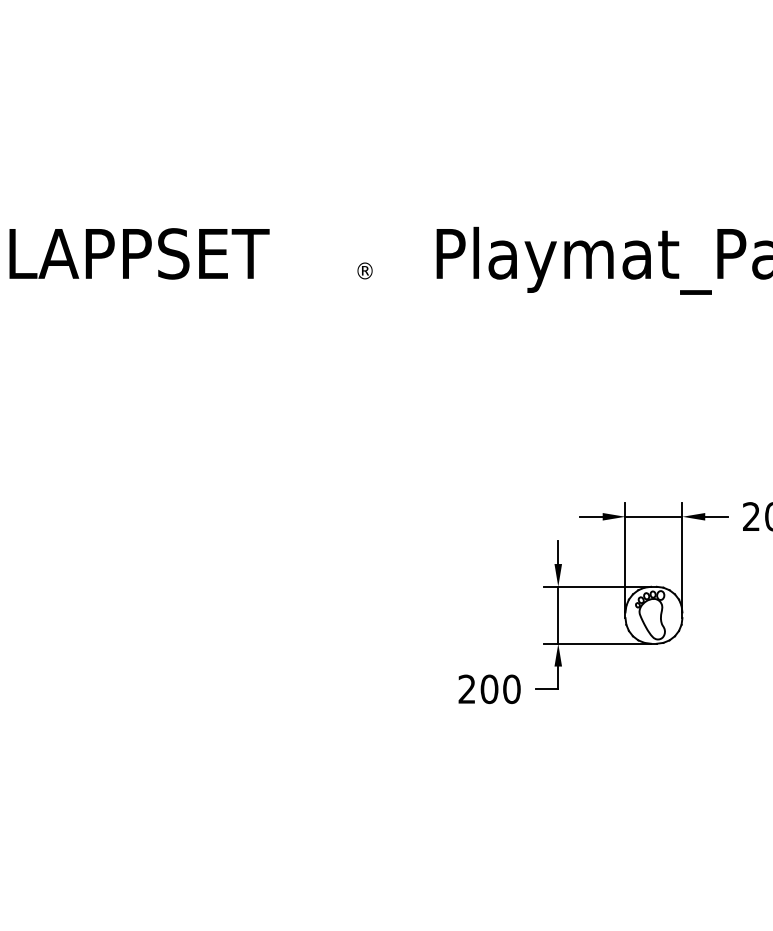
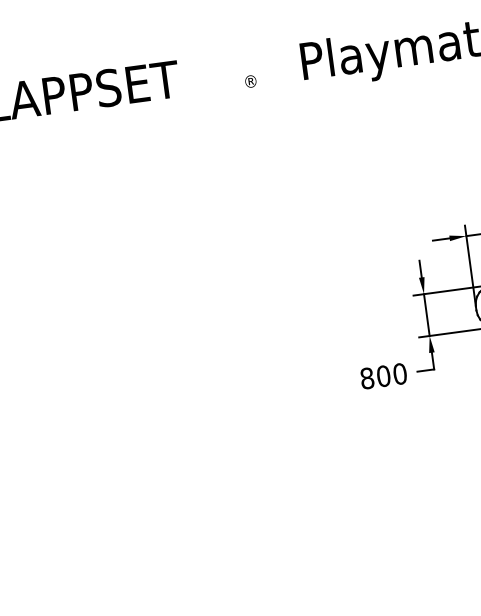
text: (466, 689) -> (366, 378), 200 -> 800

